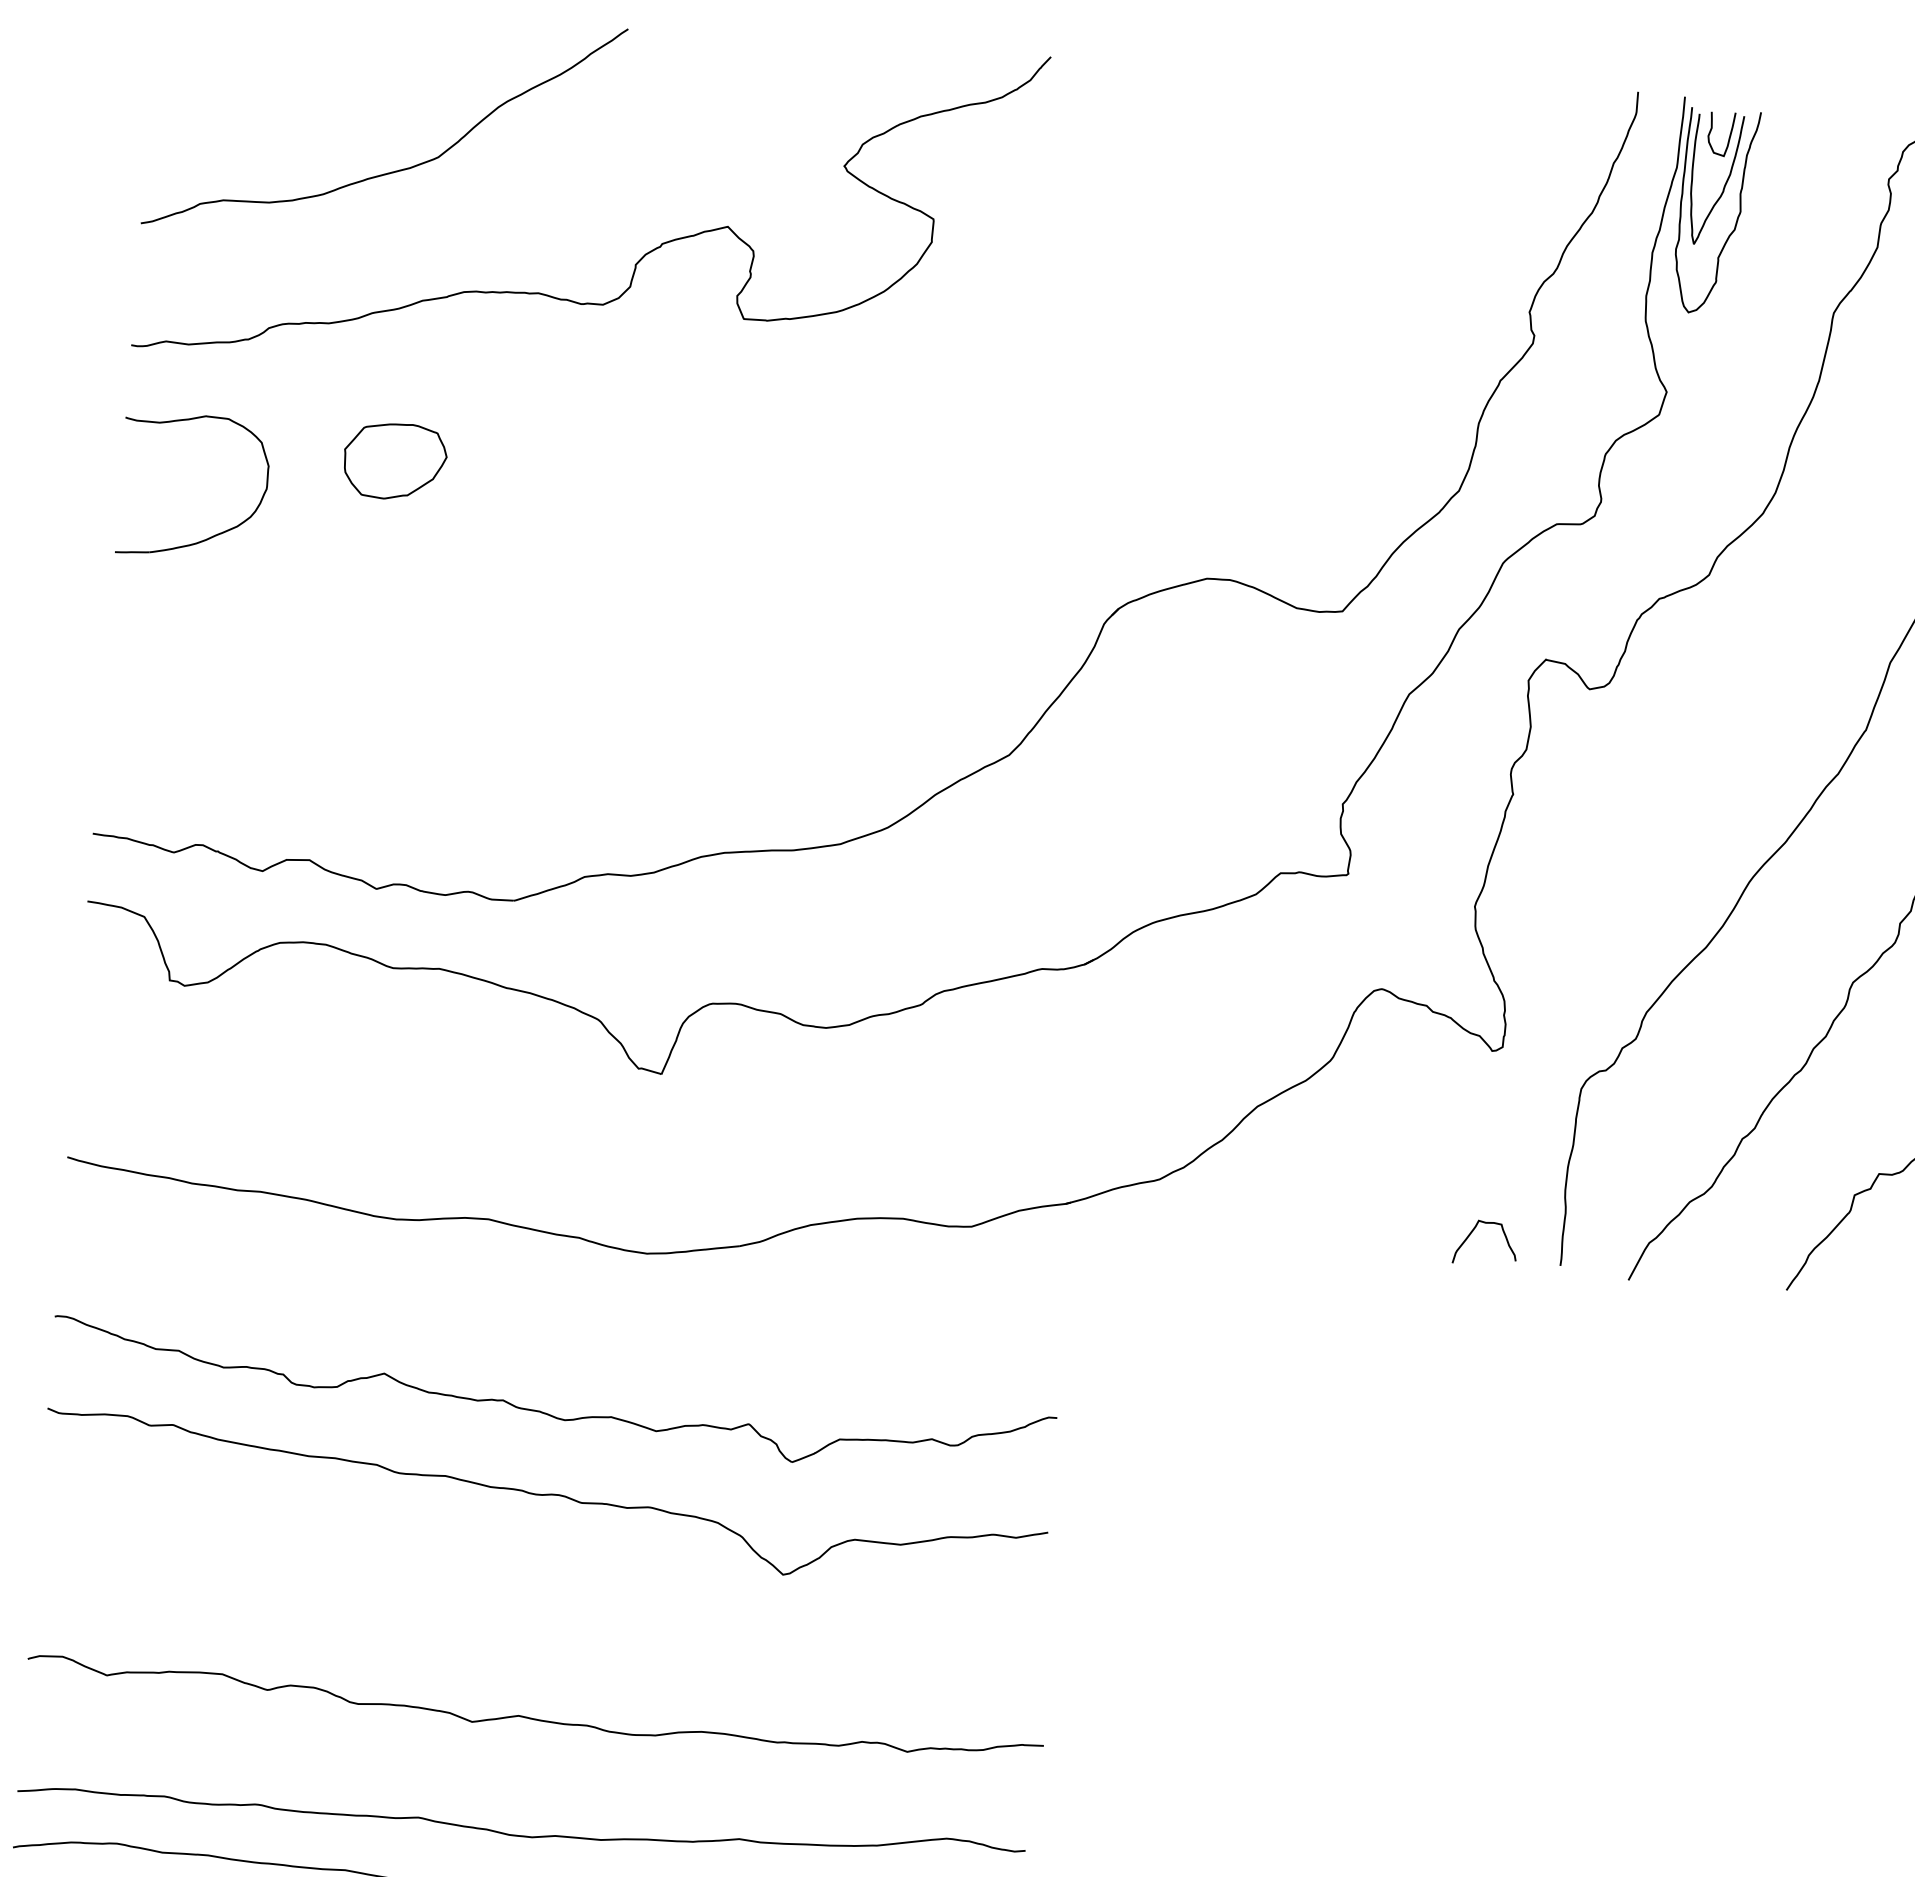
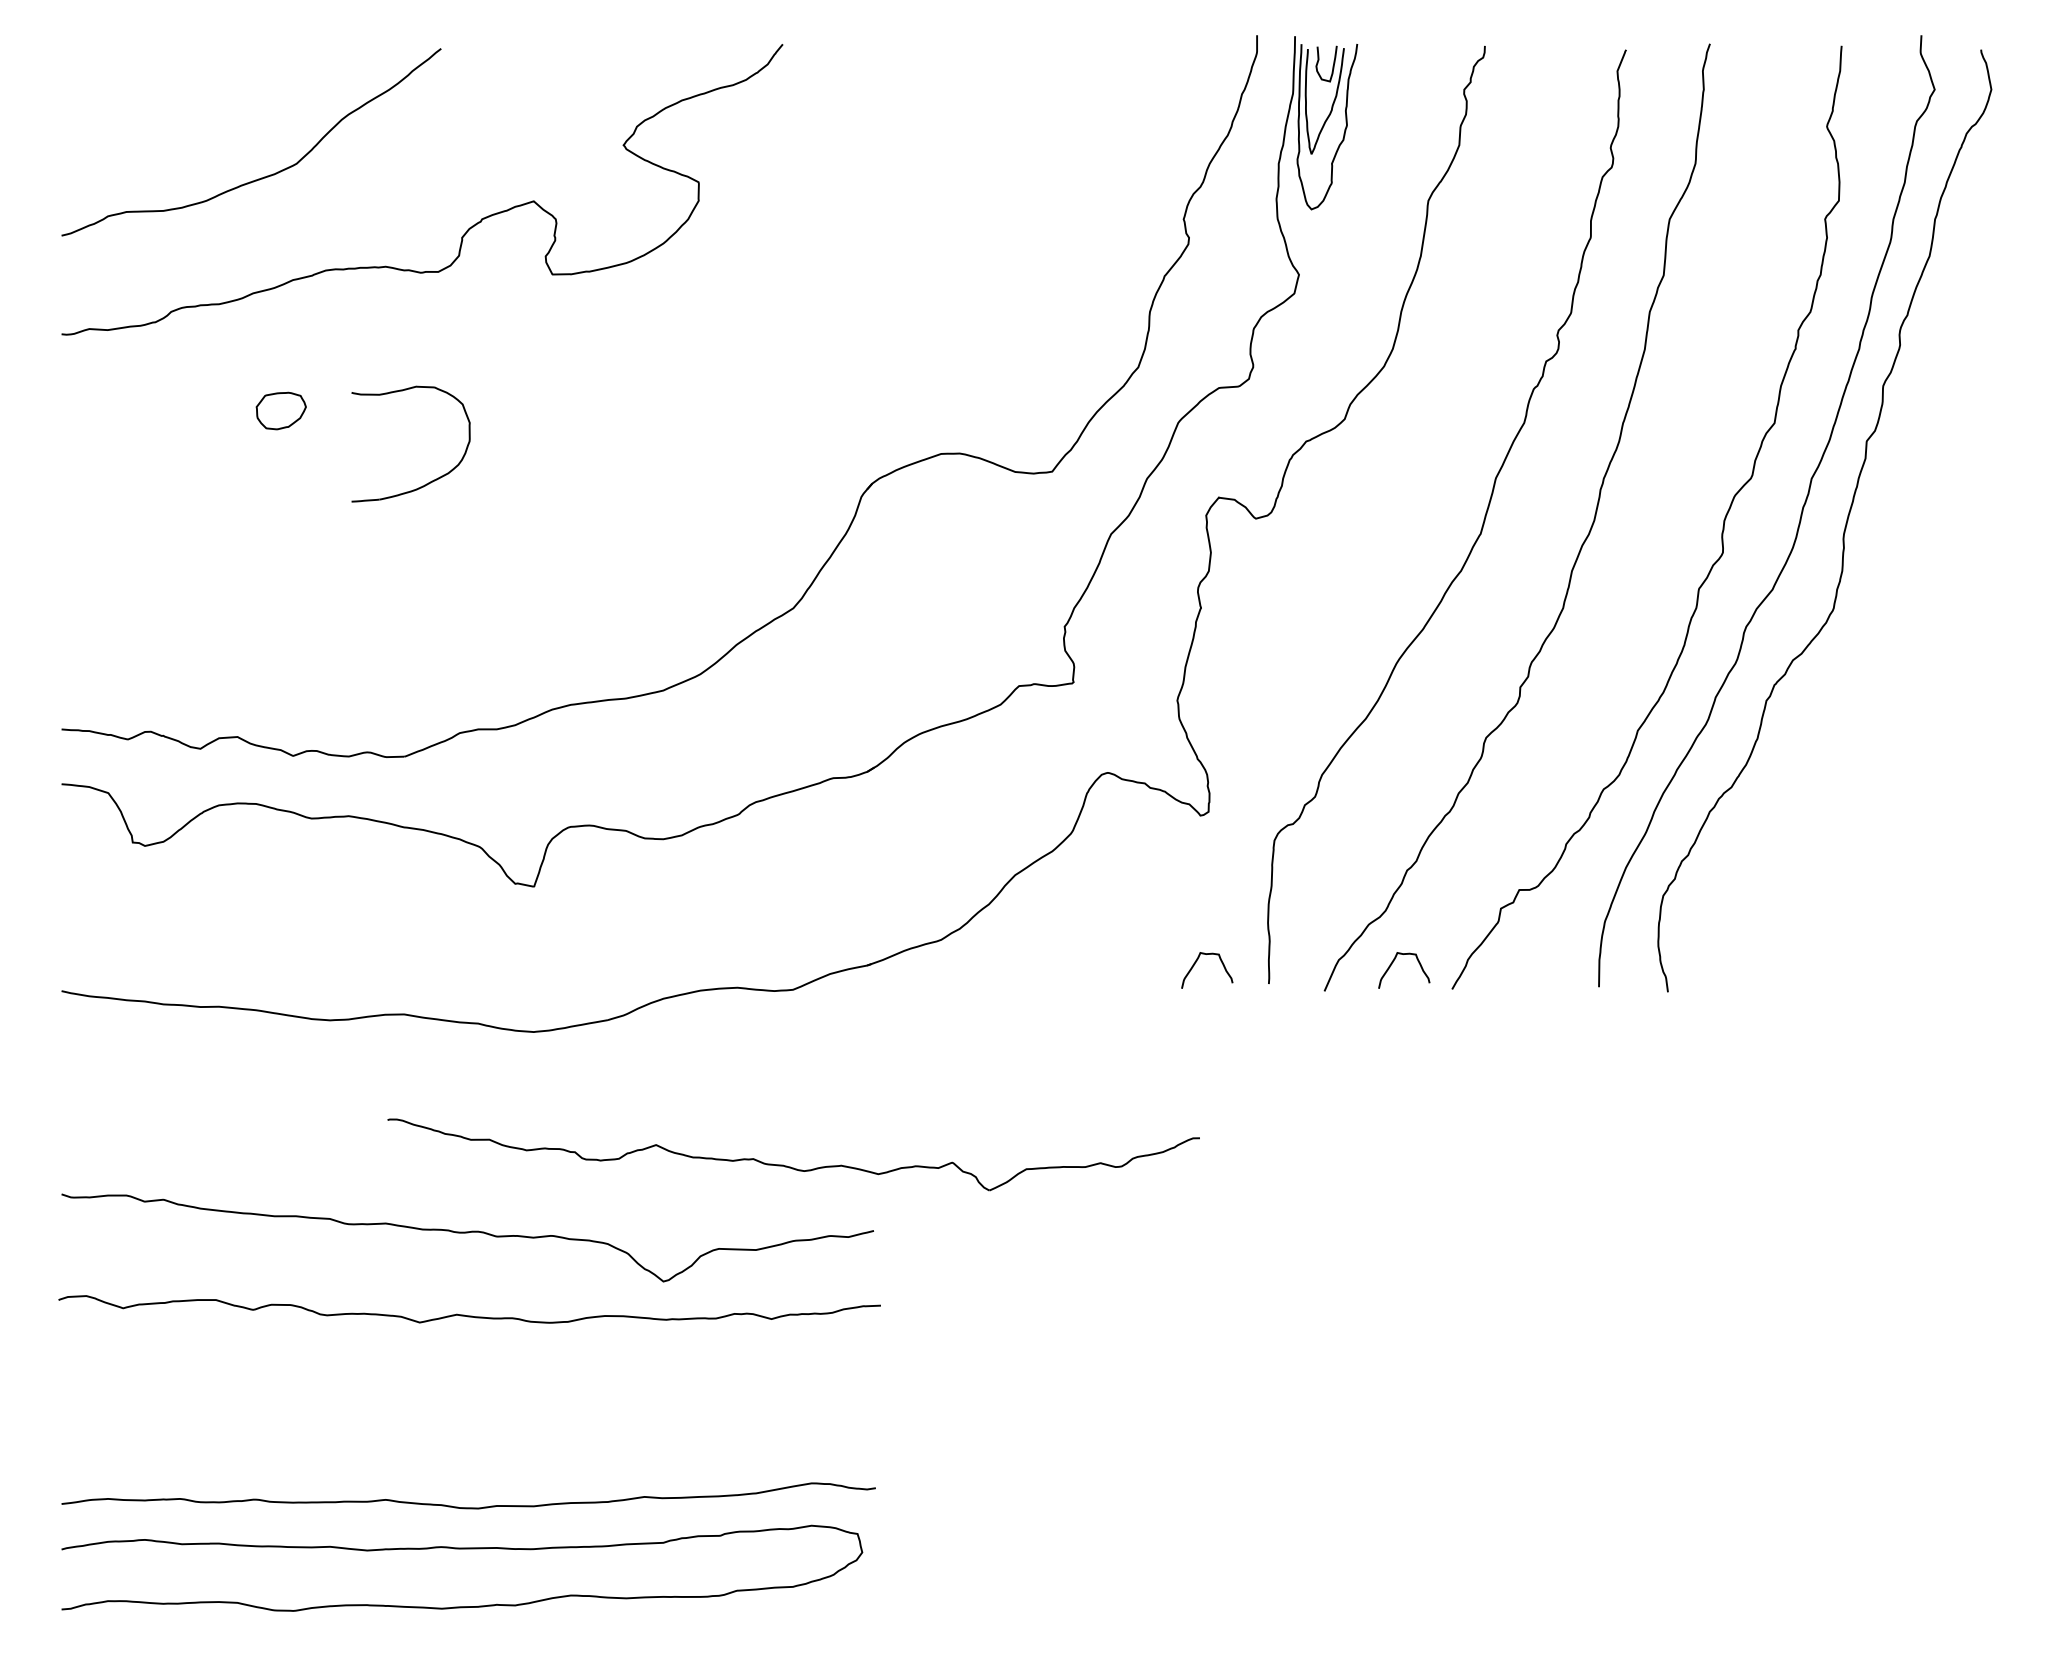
part: (395, 460) -> (281, 410), size x0.6
part: (214, 534) -> (430, 481), moved
curve: (1715, 1253) -> (1392, 964), added
part: (548, 1413) -> (790, 1166), moved
curve: (534, 1718) -> (469, 1315), moved

